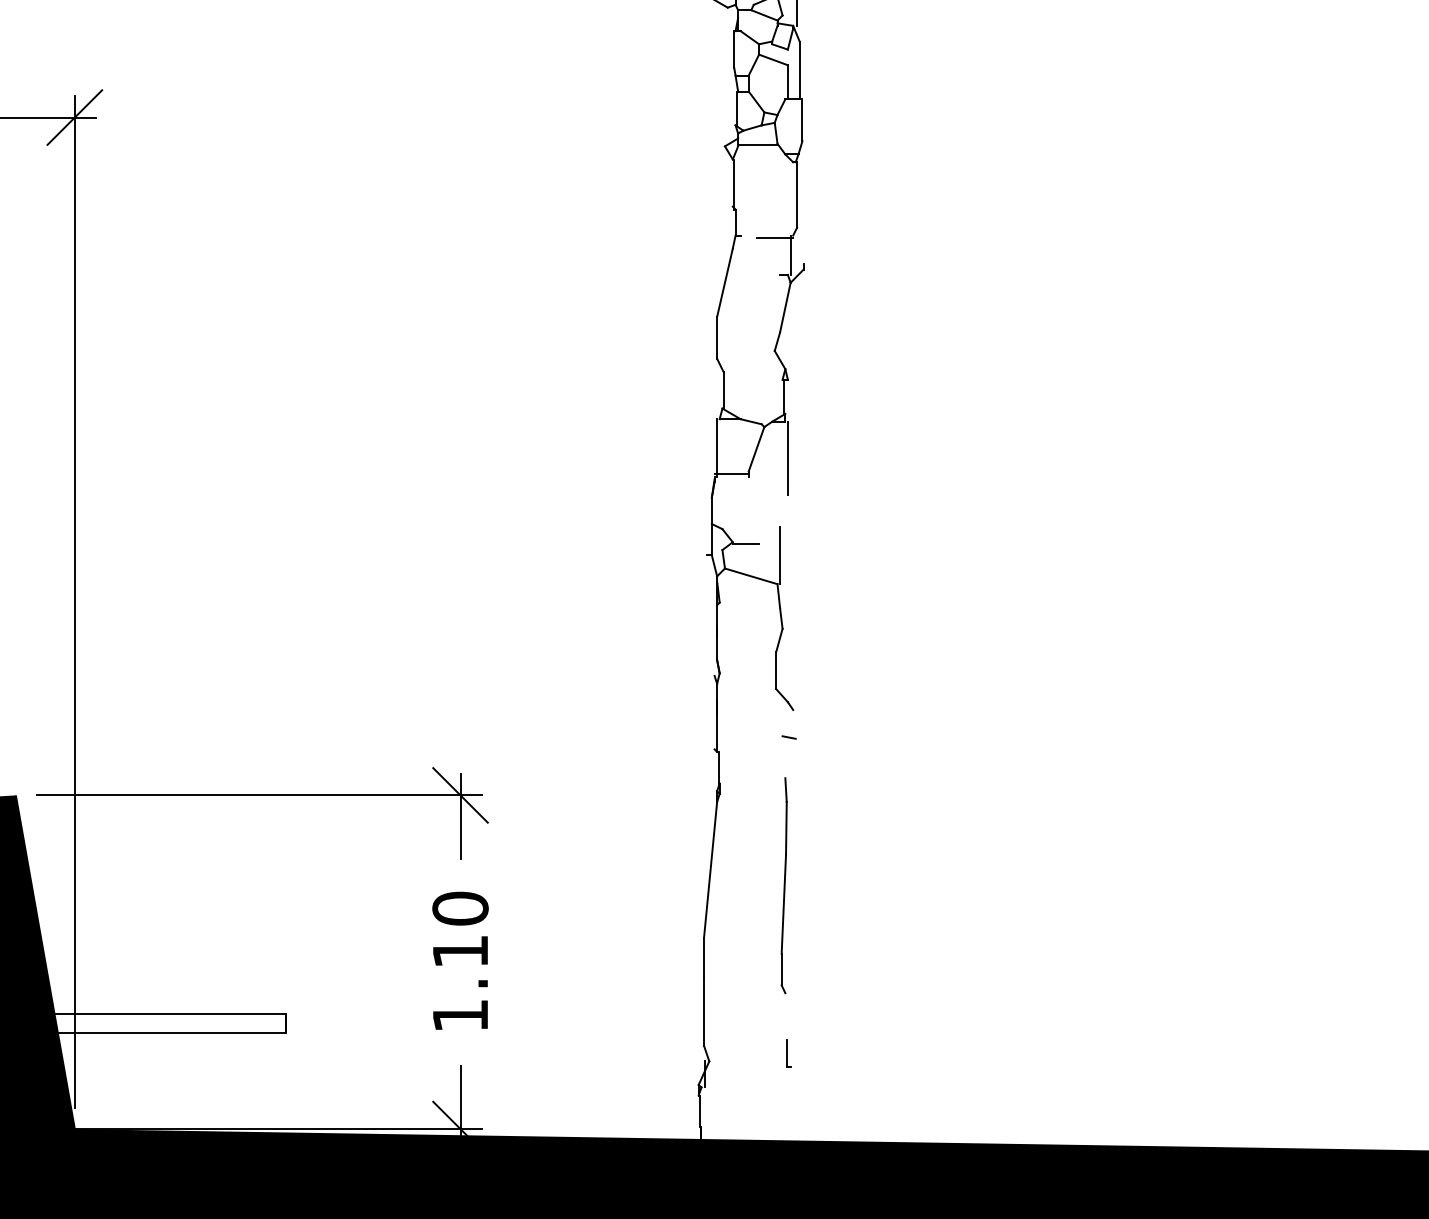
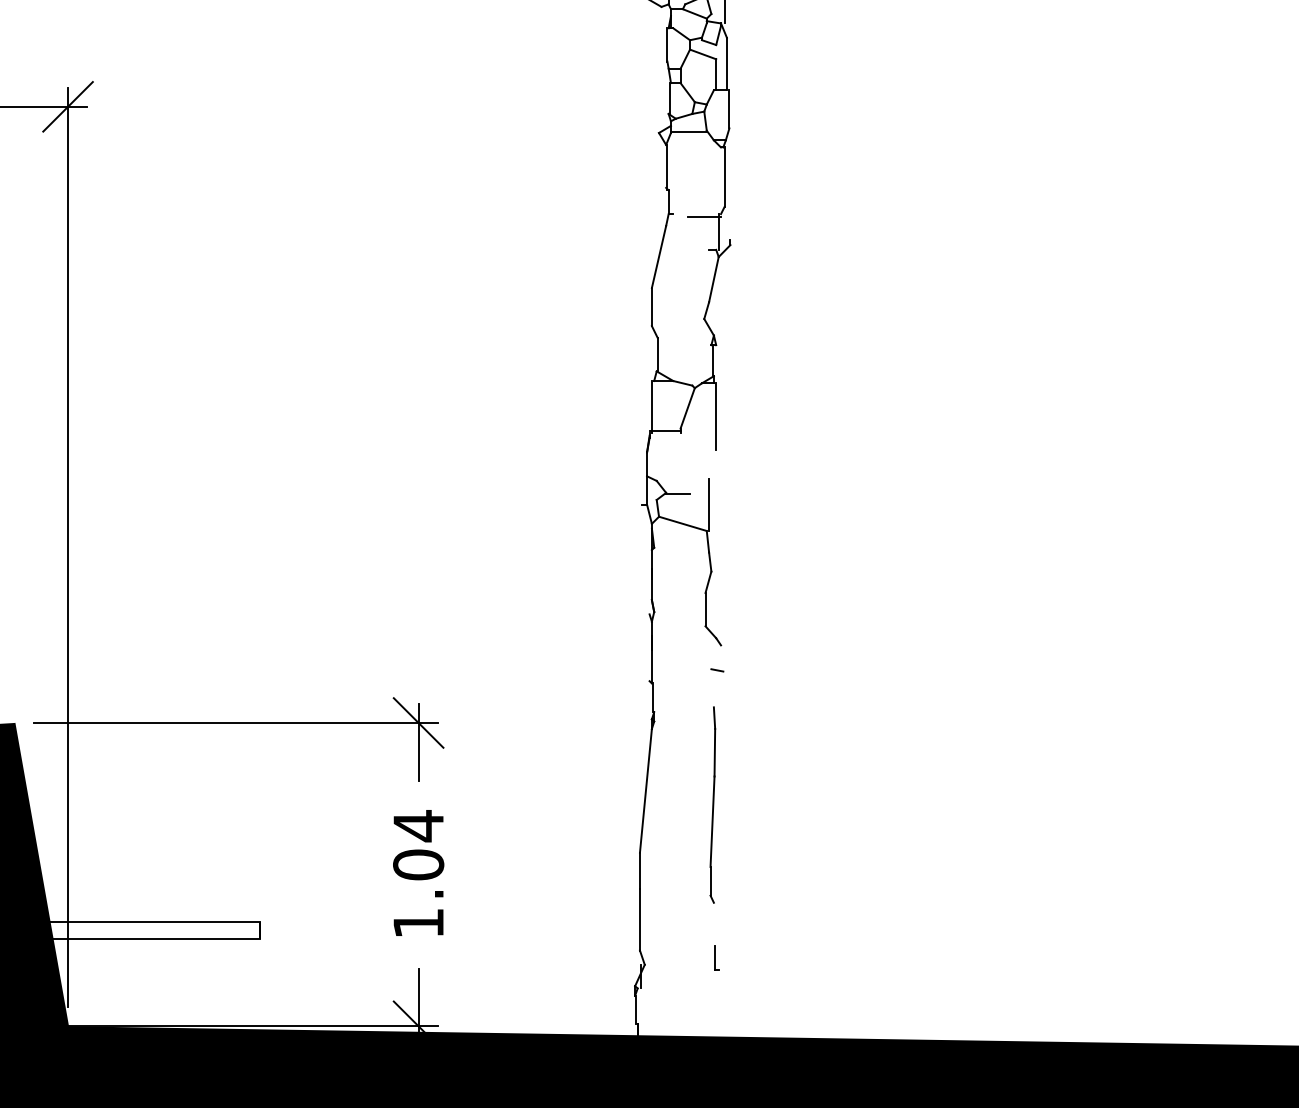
text: (460, 930) -> (418, 845), 1.10 -> 1.04

